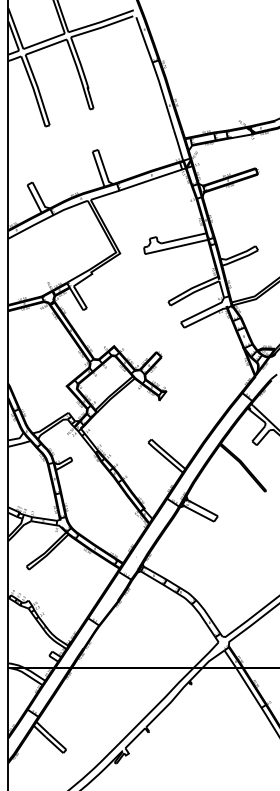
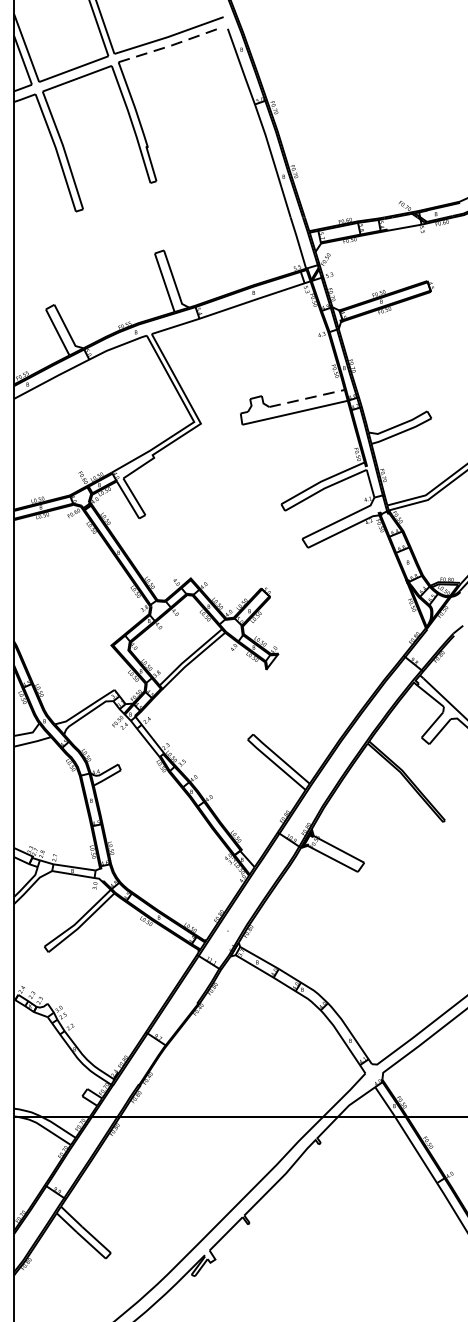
line: (102, 27) -> (171, 45), solid -> dashed
line: (183, 238) -> (306, 398), solid -> dashed

